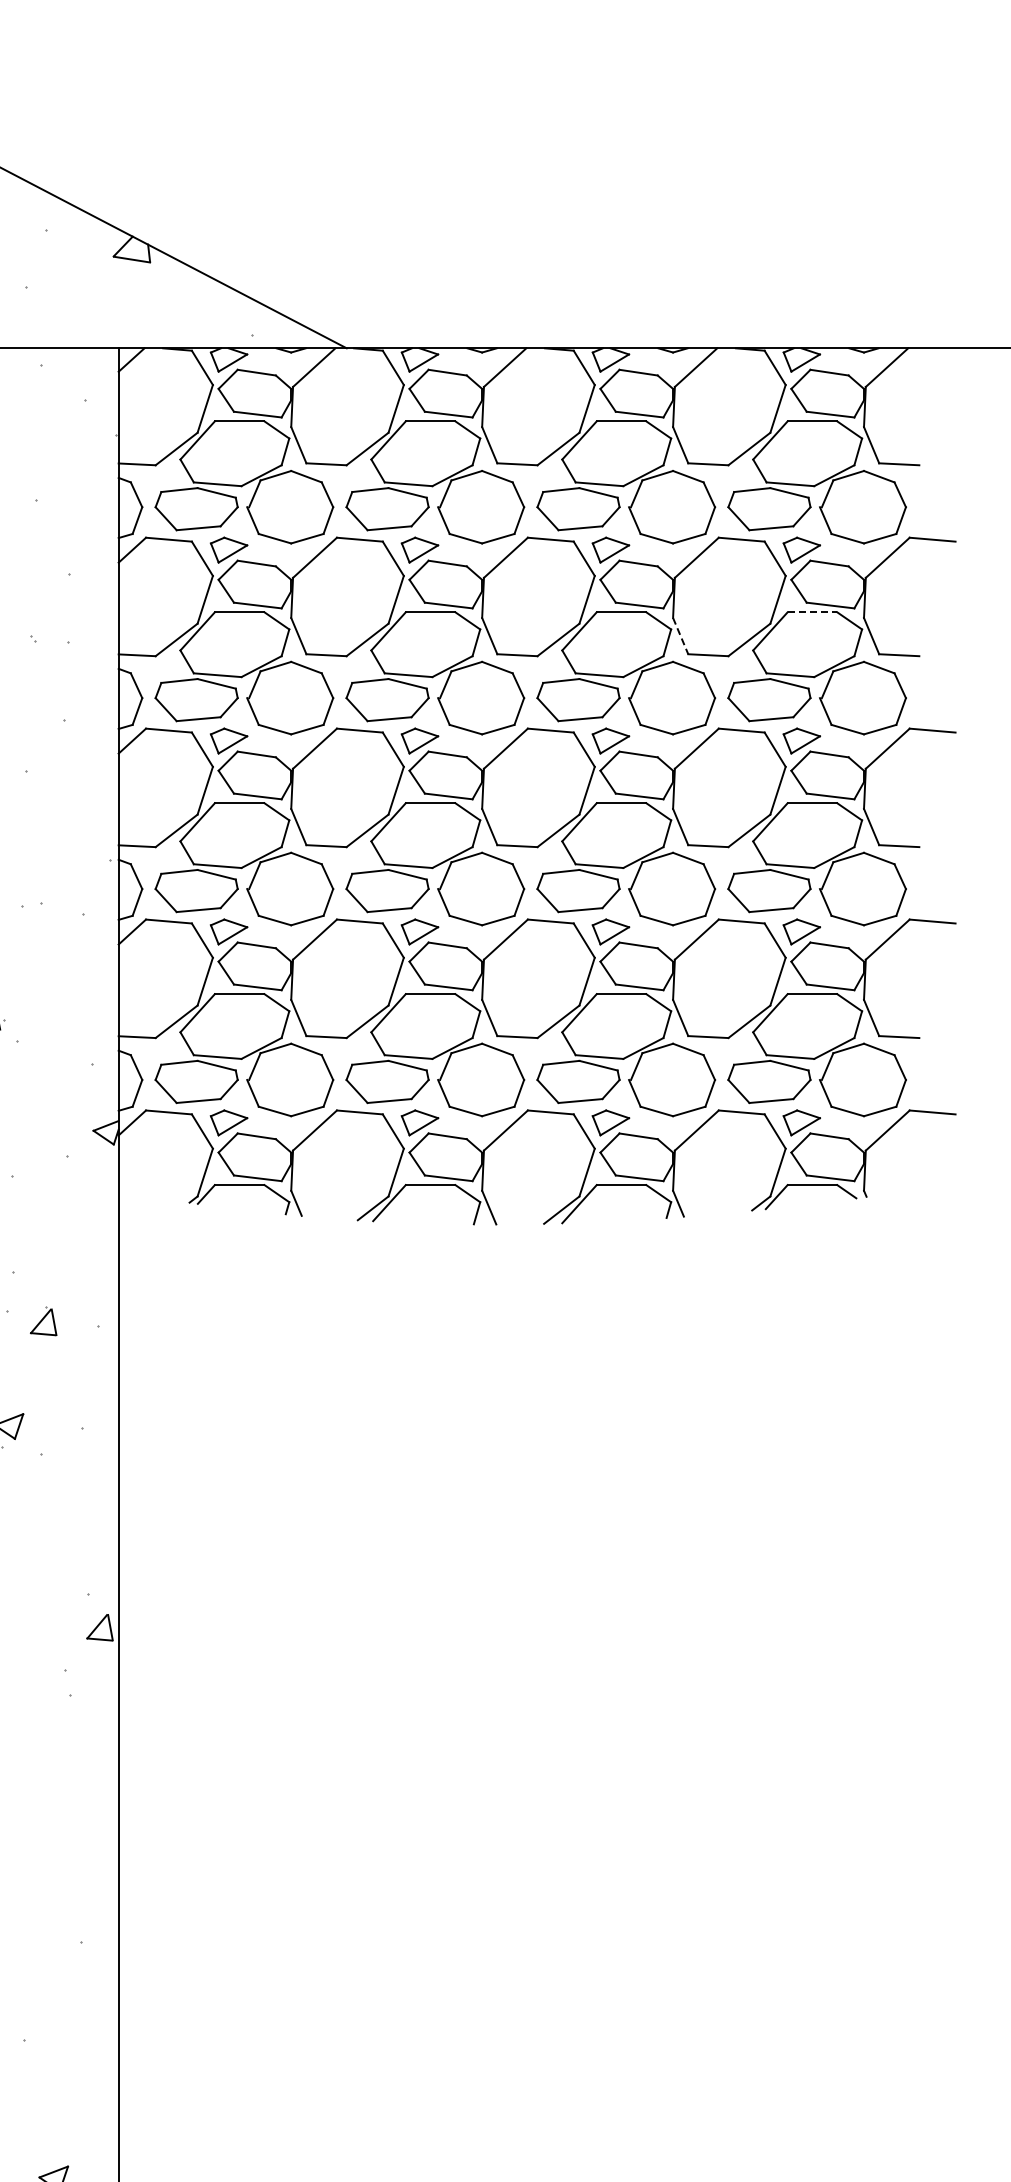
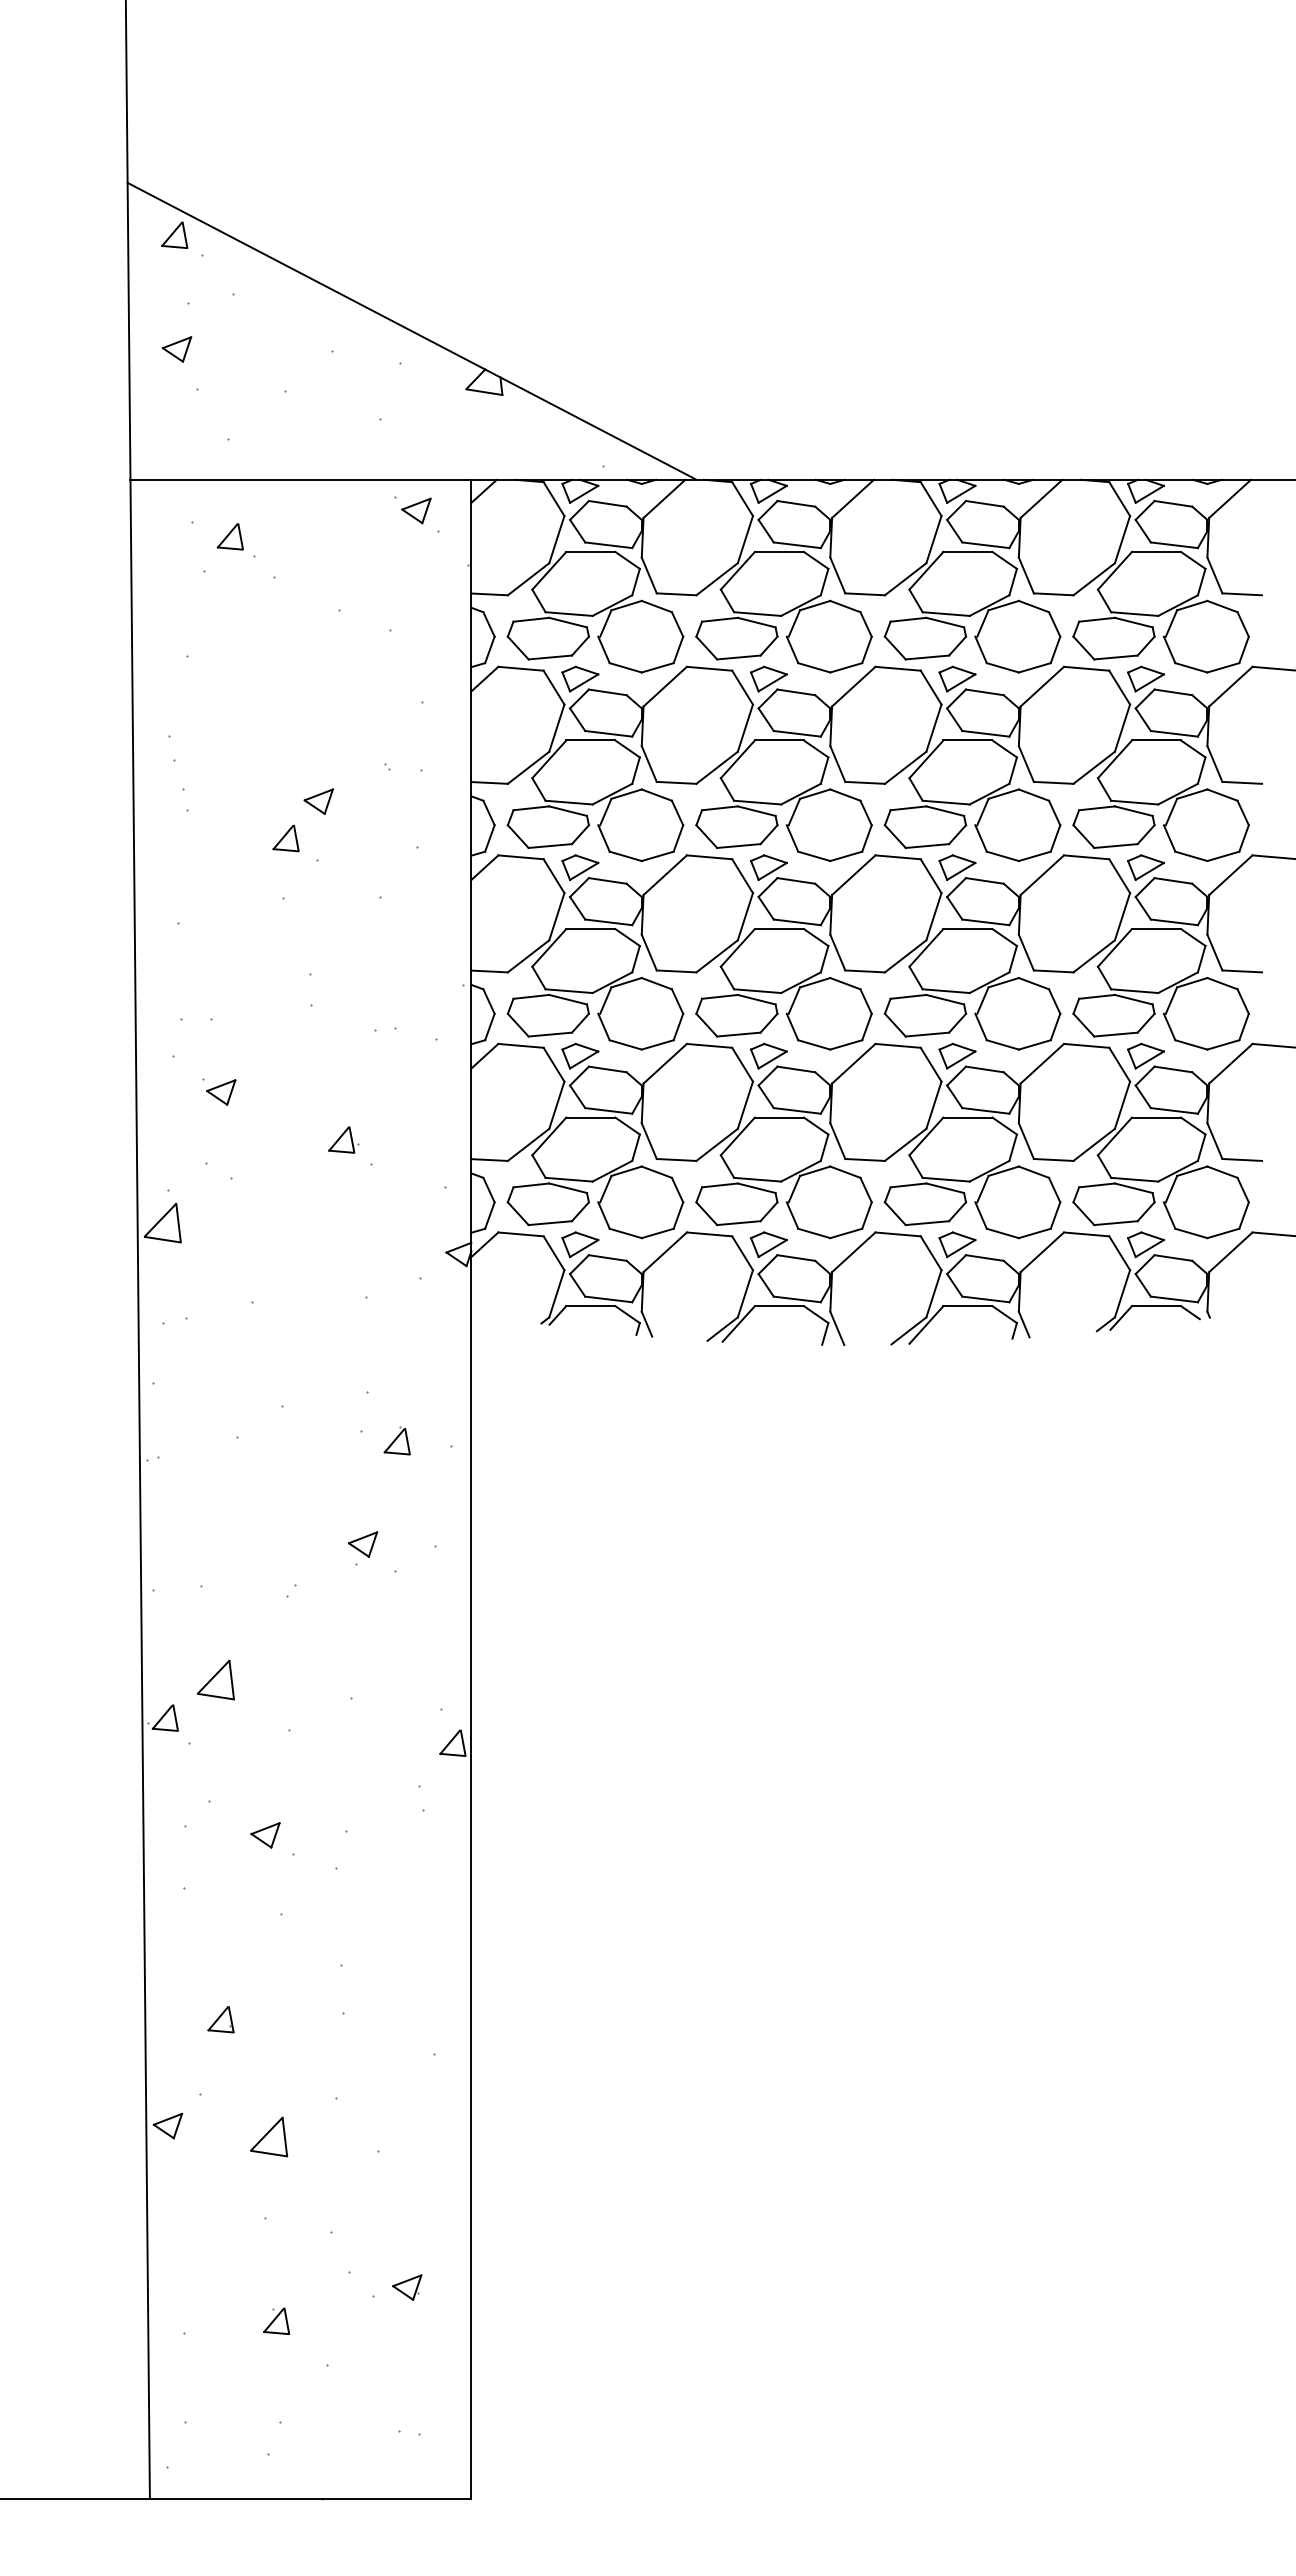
part: (63, 379) -> (416, 510), added
line: (812, 612) -> (1156, 740), dashed -> solid
line: (680, 636) -> (1026, 764), dashed -> solid

